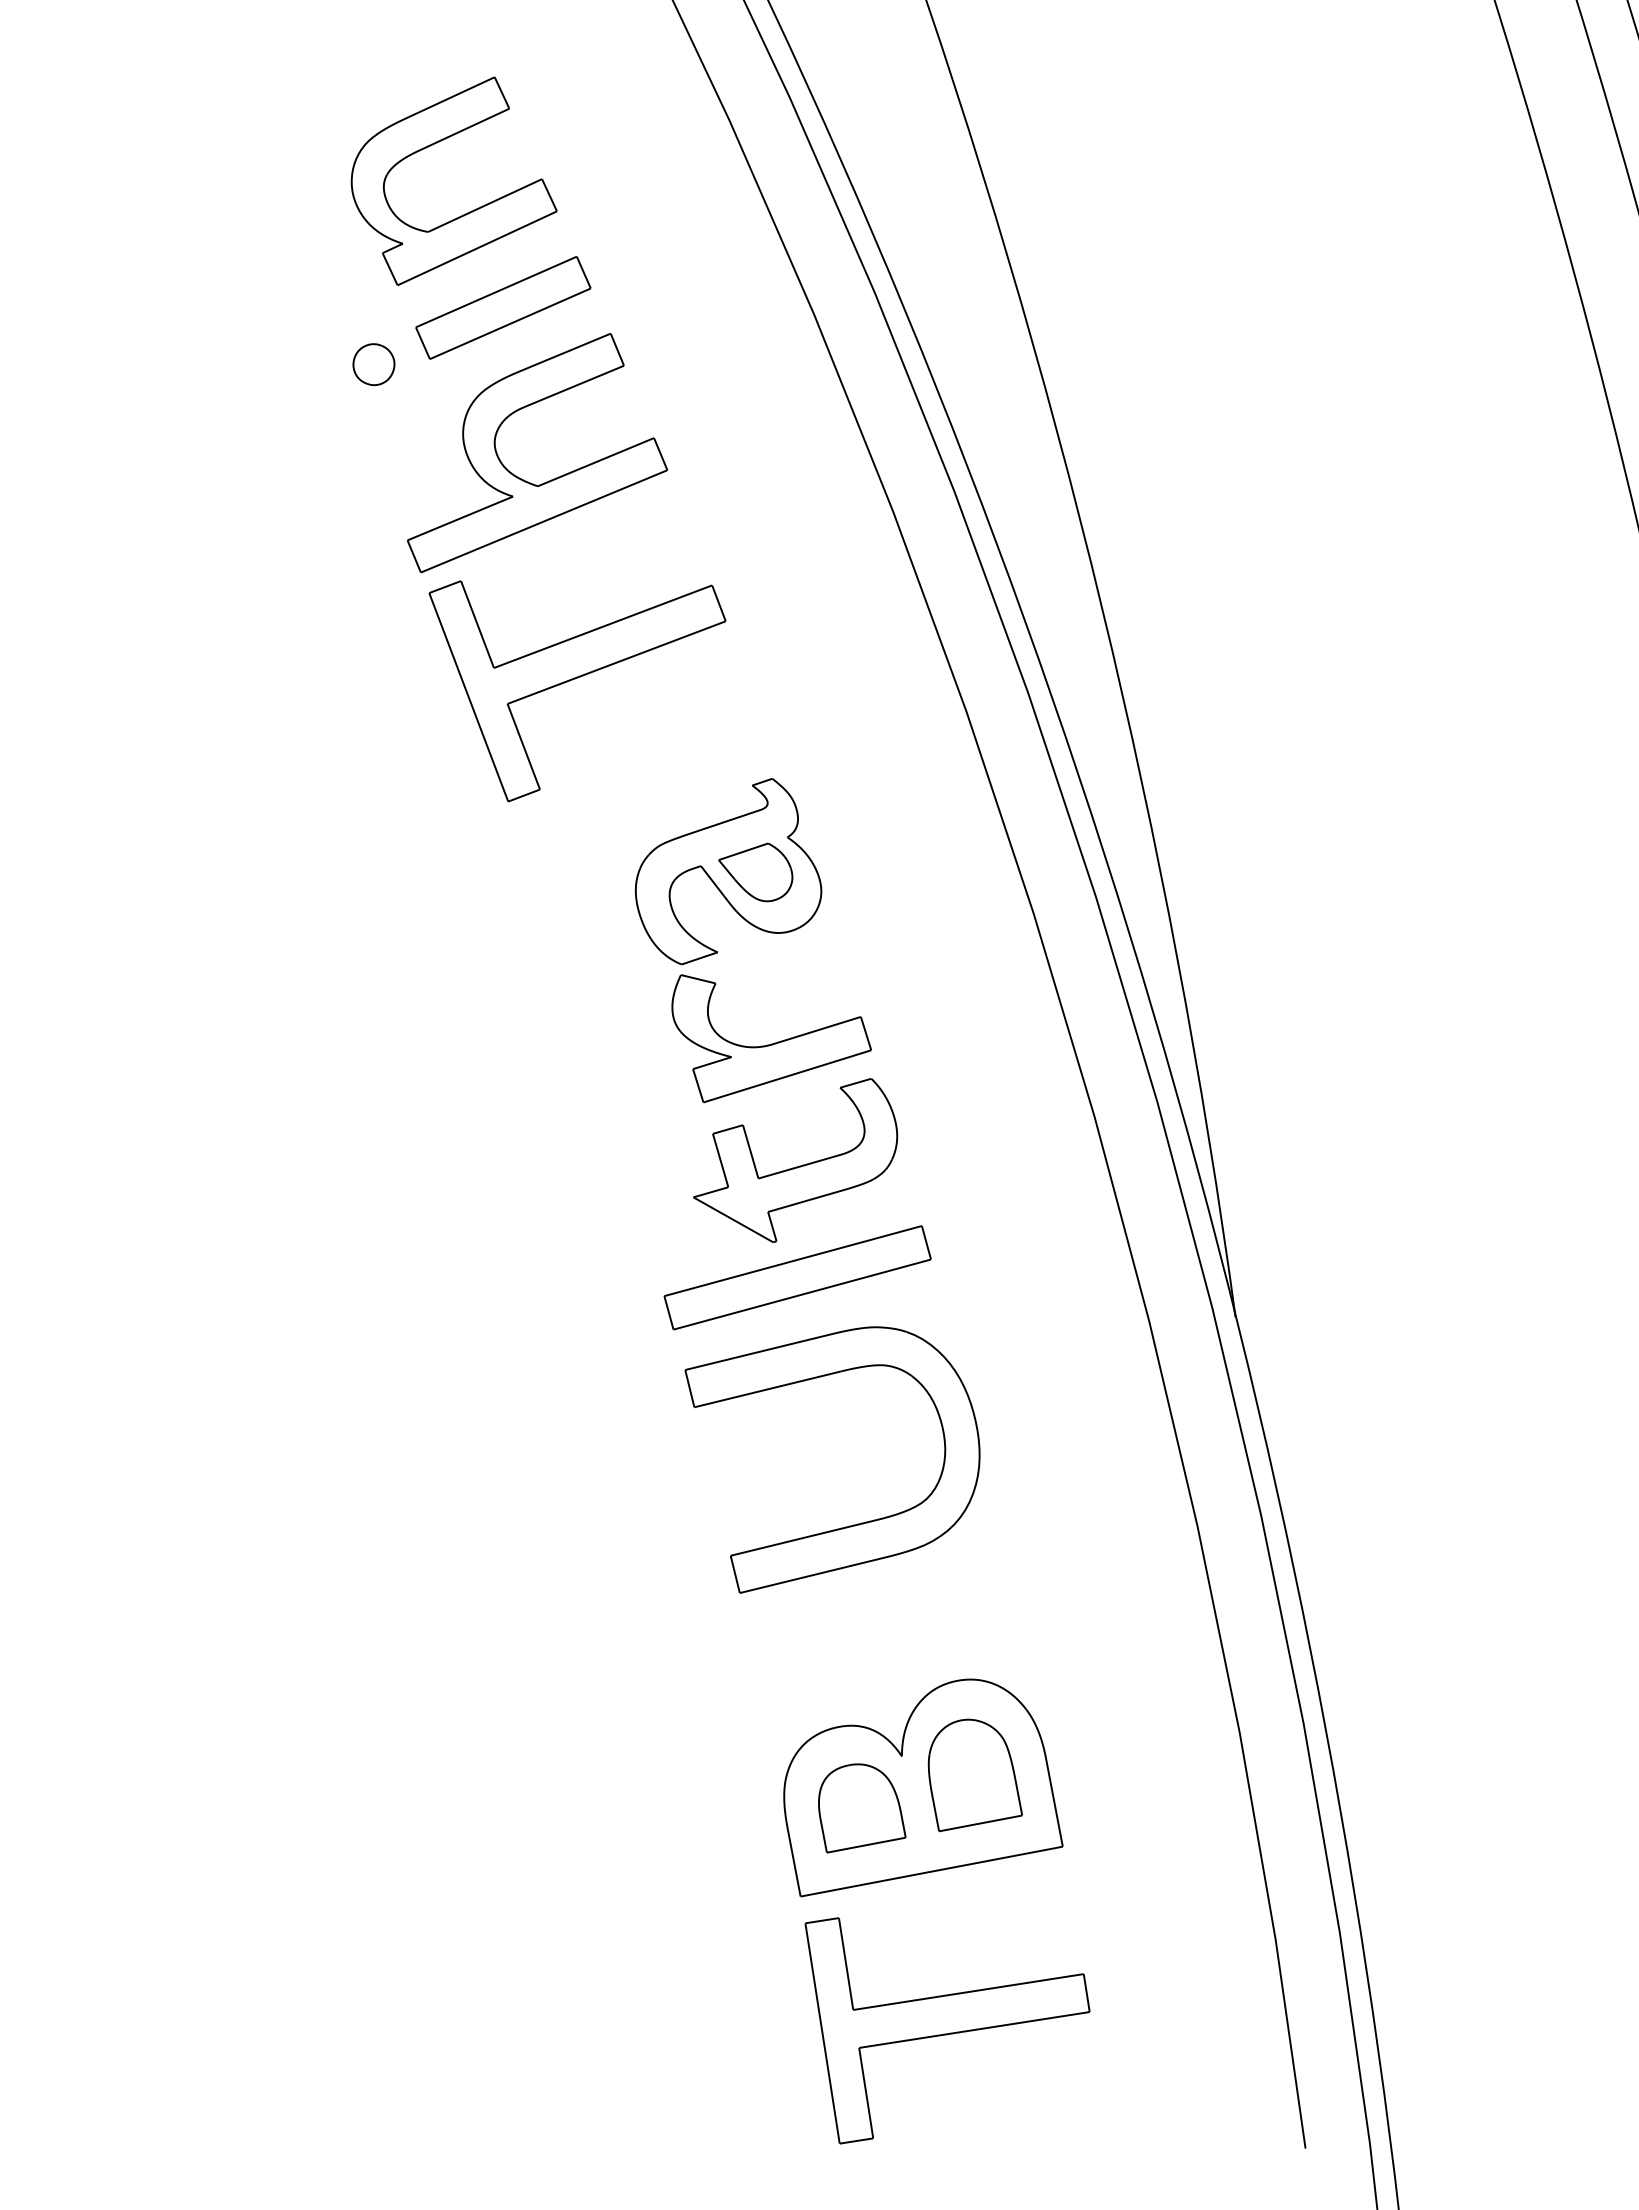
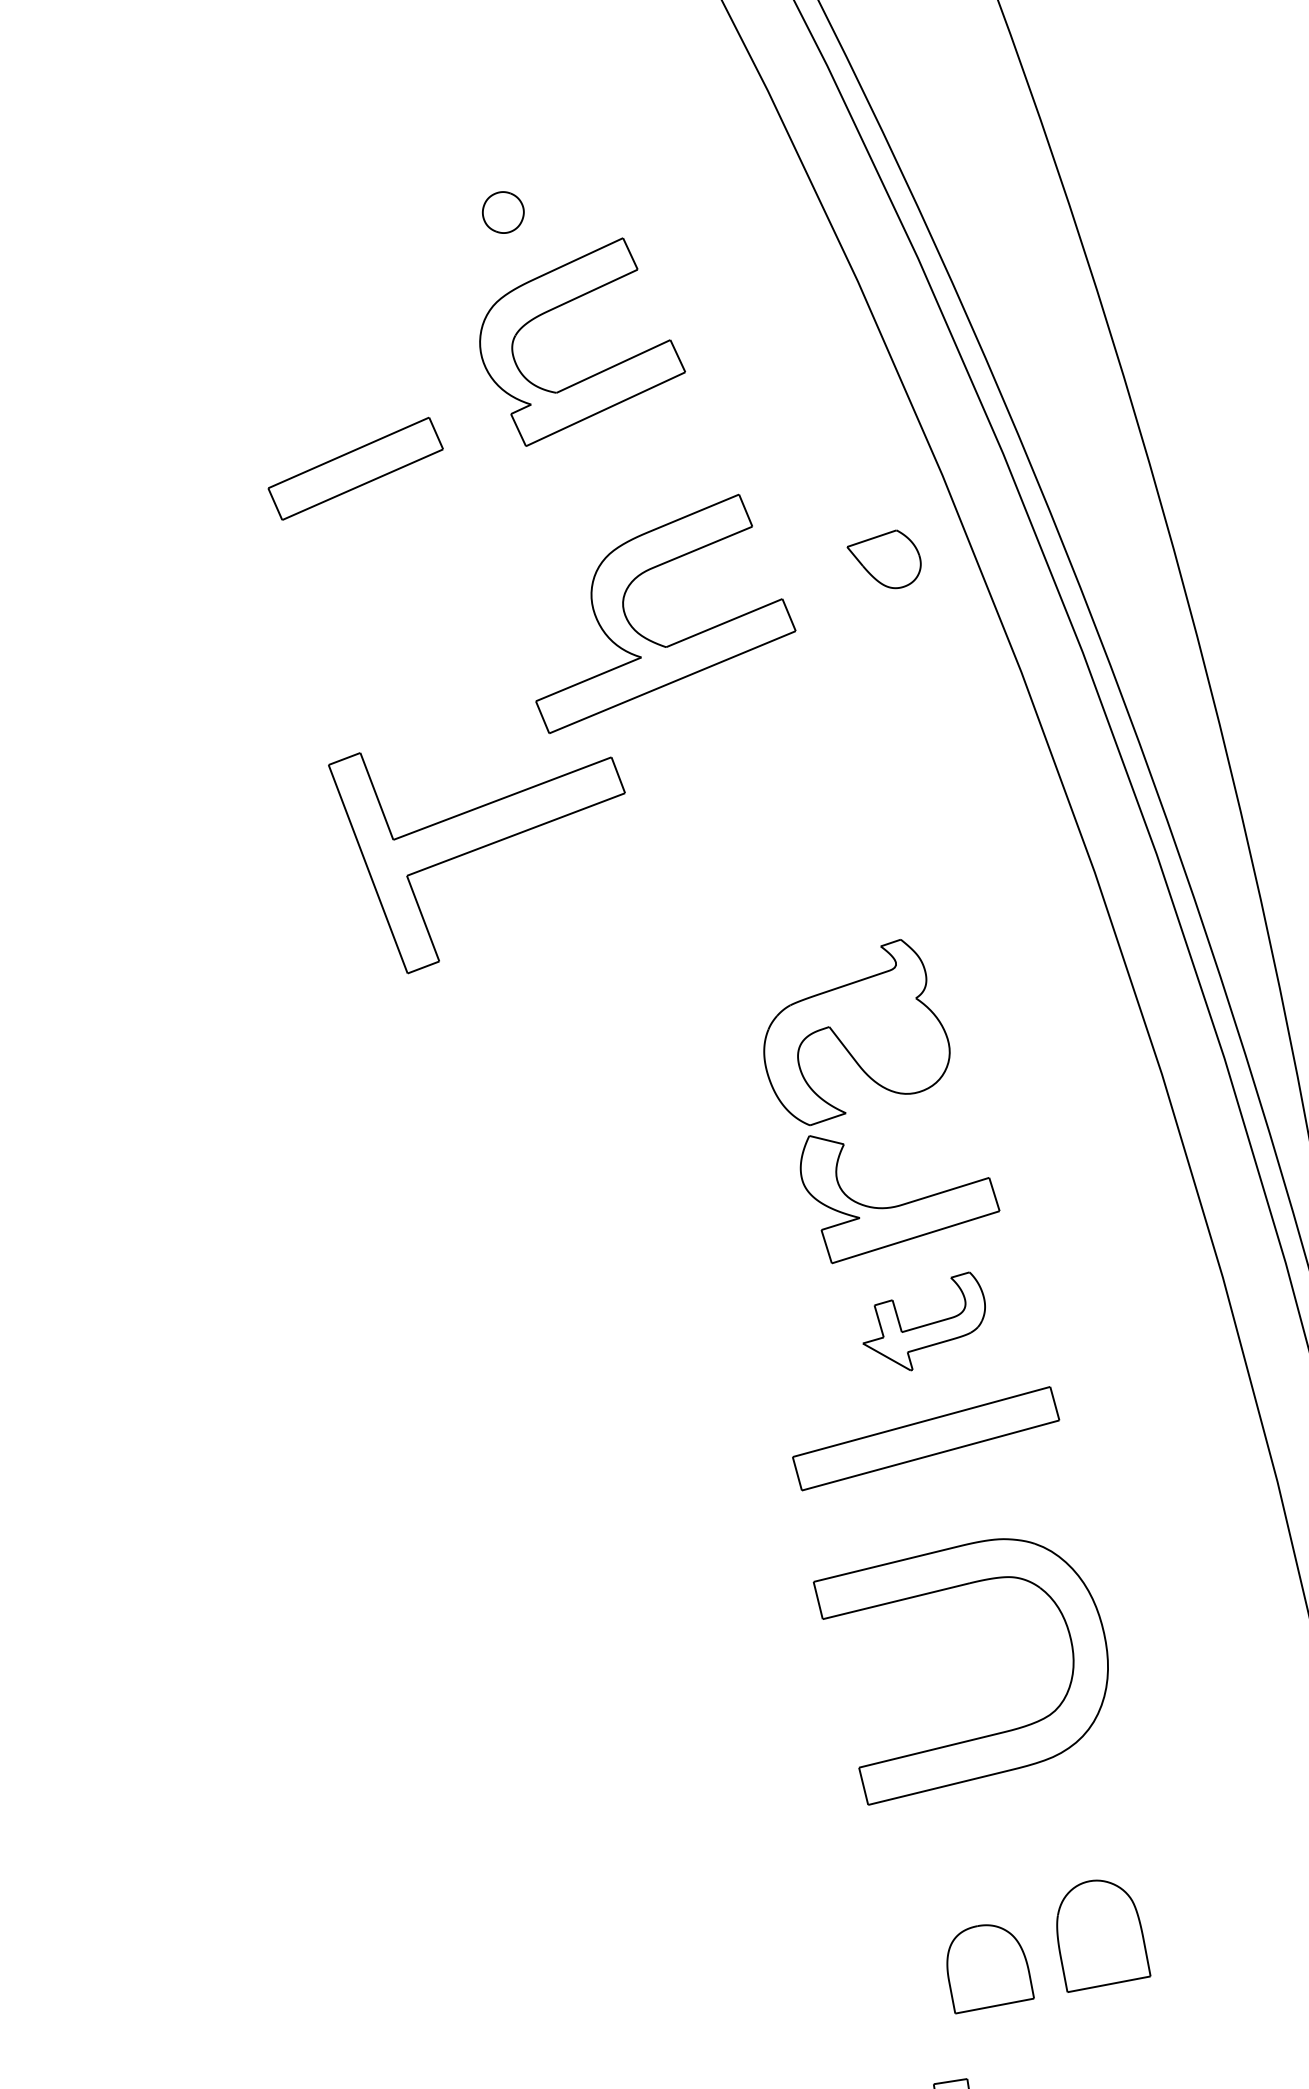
part: (503, 307) -> (355, 468), moved
part: (373, 364) -> (502, 212), moved
part: (572, 680) -> (471, 852), moved
part: (755, 872) -> (883, 559), moved
part: (795, 1160) -> (923, 1321), size x0.6
part: (849, 1525) -> (977, 1737), moved
part: (923, 1787) -> (1051, 1948), removed

